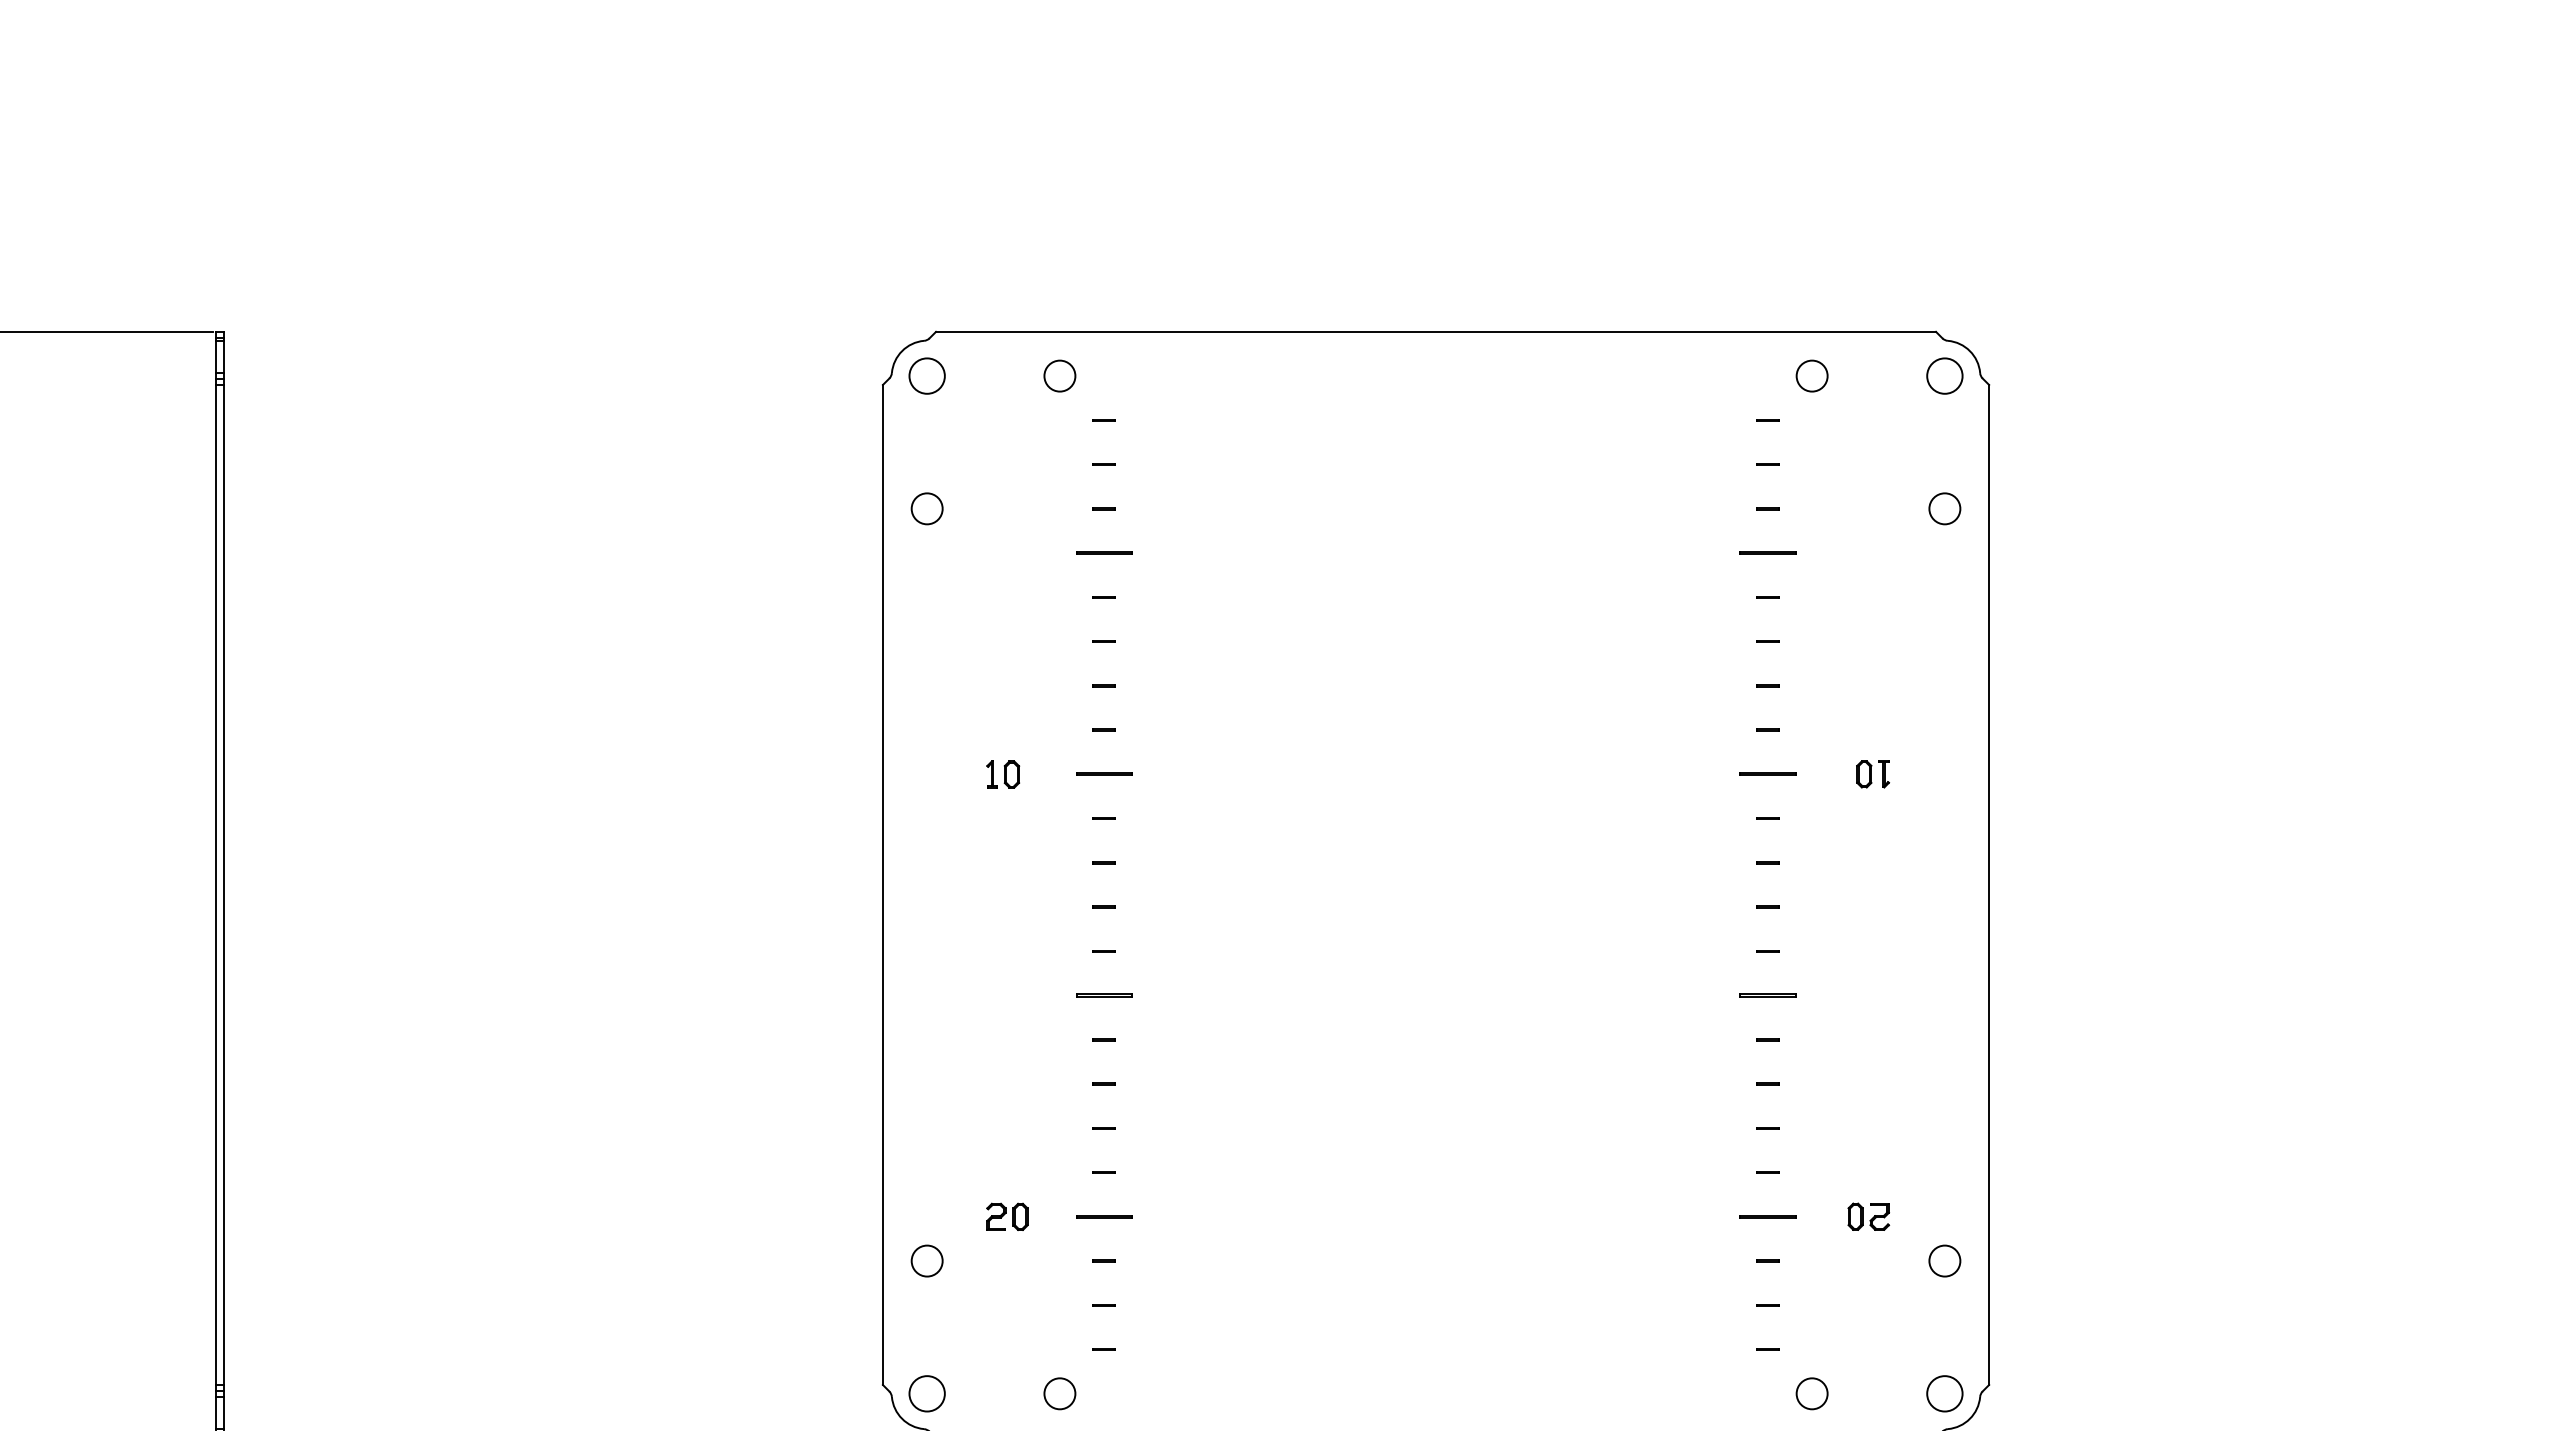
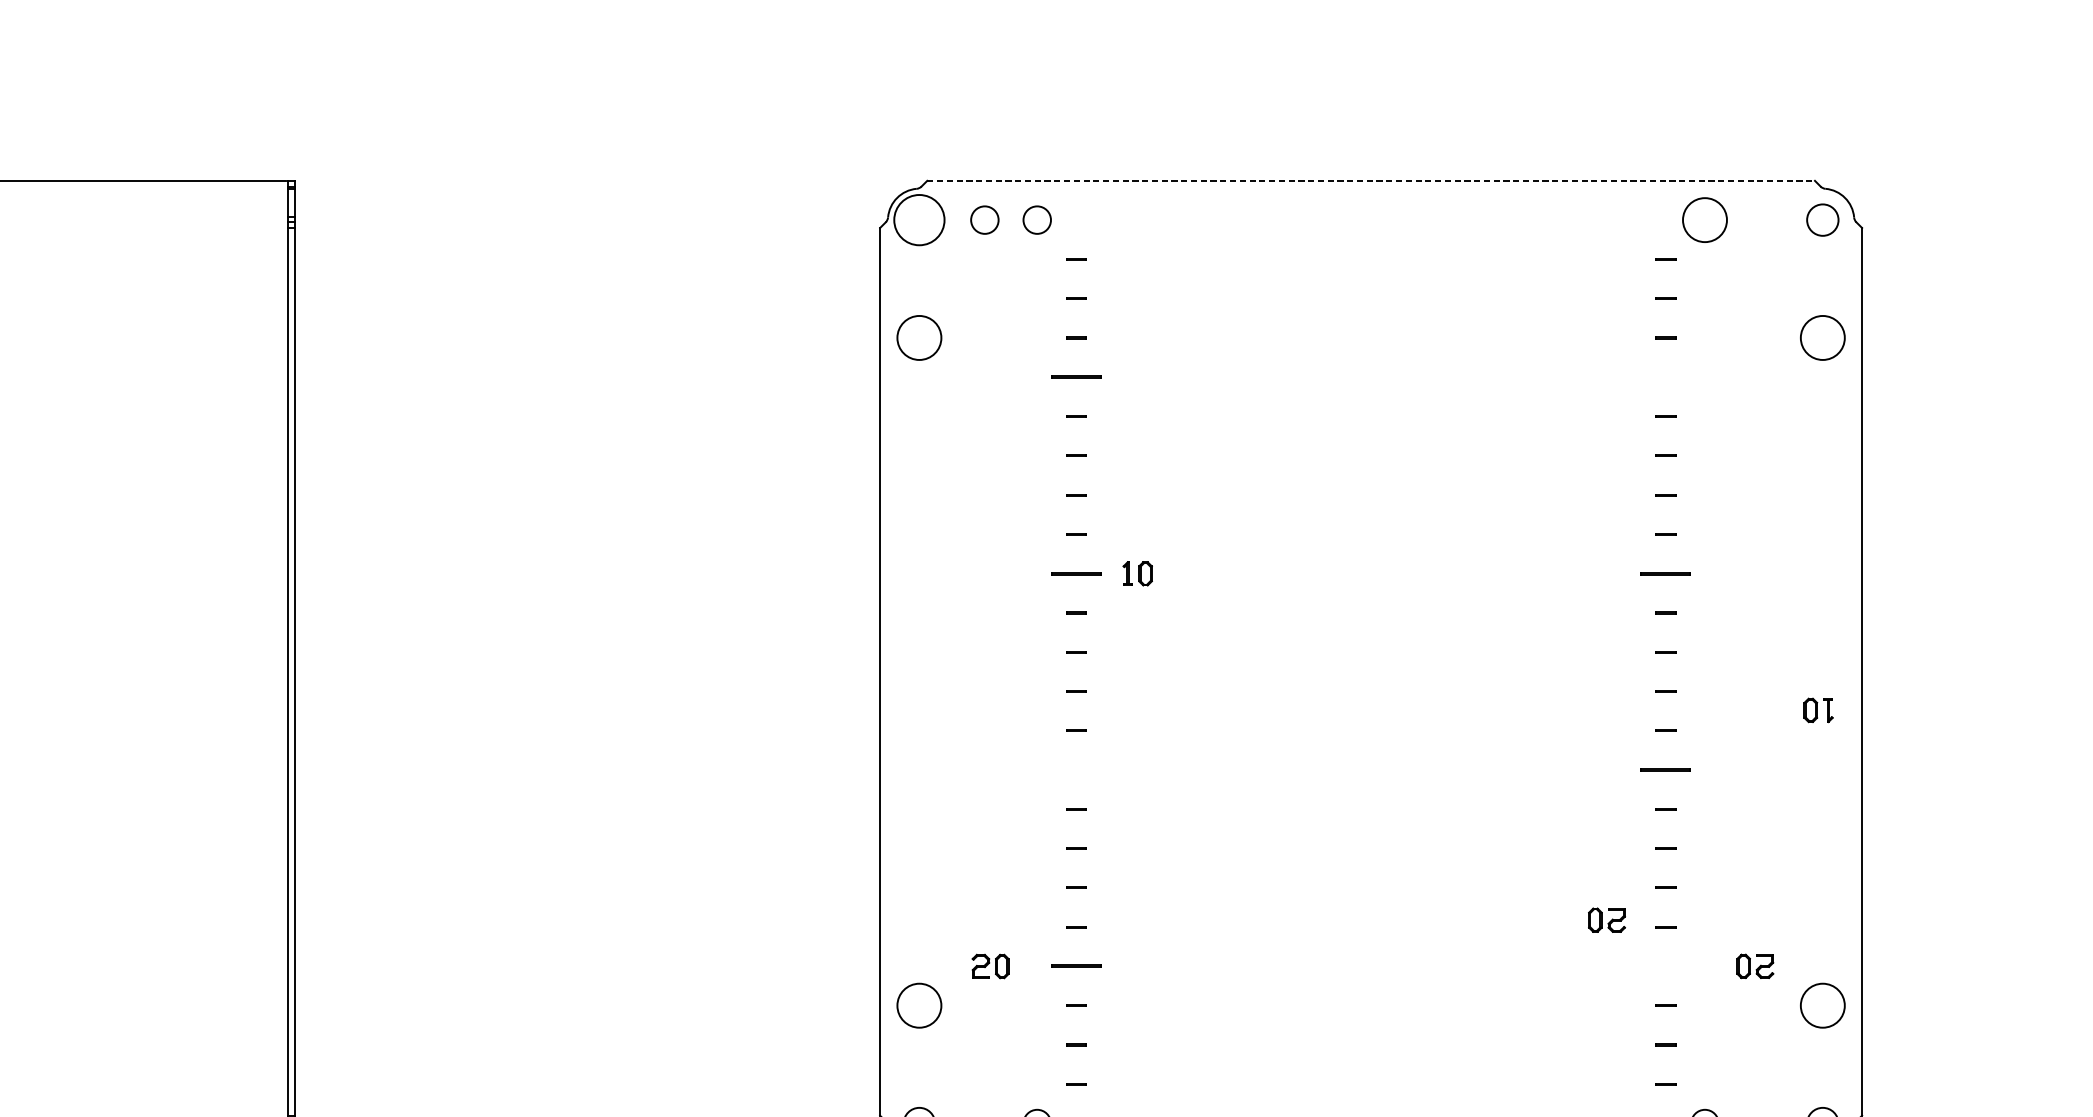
line: (1436, 331) -> (1371, 180), solid -> dashed
circle: (926, 375) -> (918, 219), size x1.6
circle: (1000, 375) -> (984, 219), added
circle: (1811, 375) -> (1704, 219), size x1.6
circle: (926, 508) -> (918, 337), size x1.6
circle: (1944, 508) -> (1822, 337), size x1.6
line: (1767, 552) -> (1665, 376), removed
part: (1003, 774) -> (1138, 573), moved
part: (1872, 774) -> (1818, 710), moved
line: (1104, 994) -> (1076, 769), removed
part: (1701, 1164) -> (1606, 919), added
line: (1767, 1216) -> (1665, 966), removed
circle: (926, 1260) -> (918, 1005), size x1.6
circle: (1944, 1260) -> (1822, 1005), size x1.6

